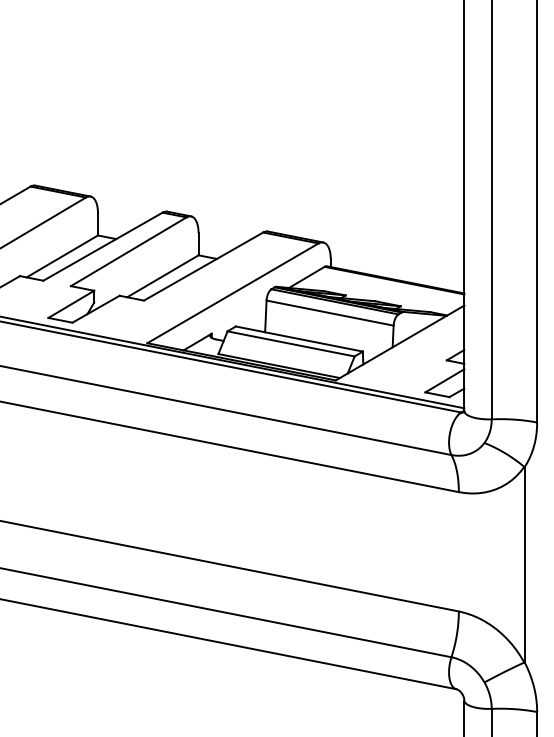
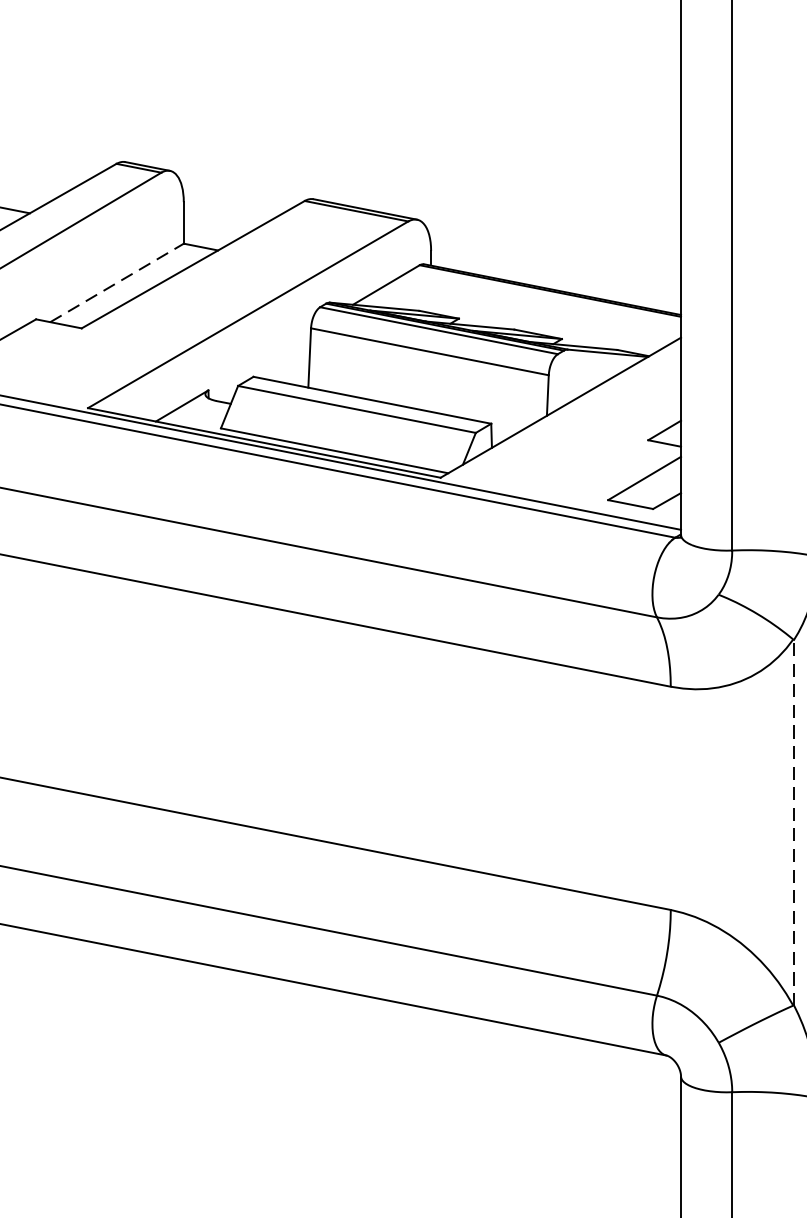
line: (163, 276) -> (118, 283), solid -> dashed
line: (524, 564) -> (793, 822), solid -> dashed

